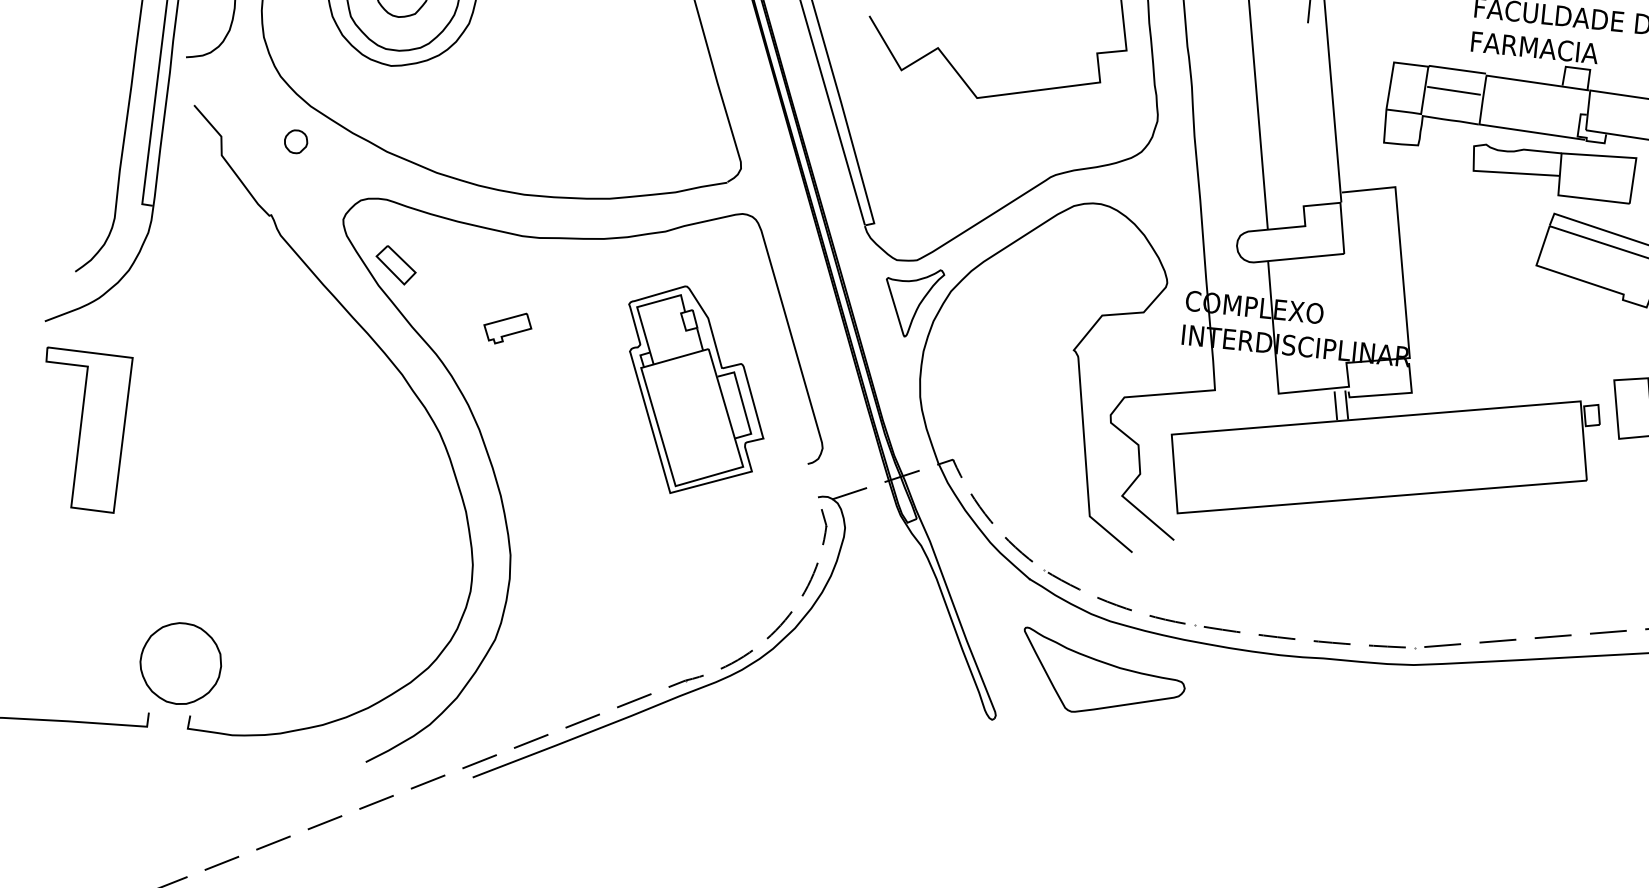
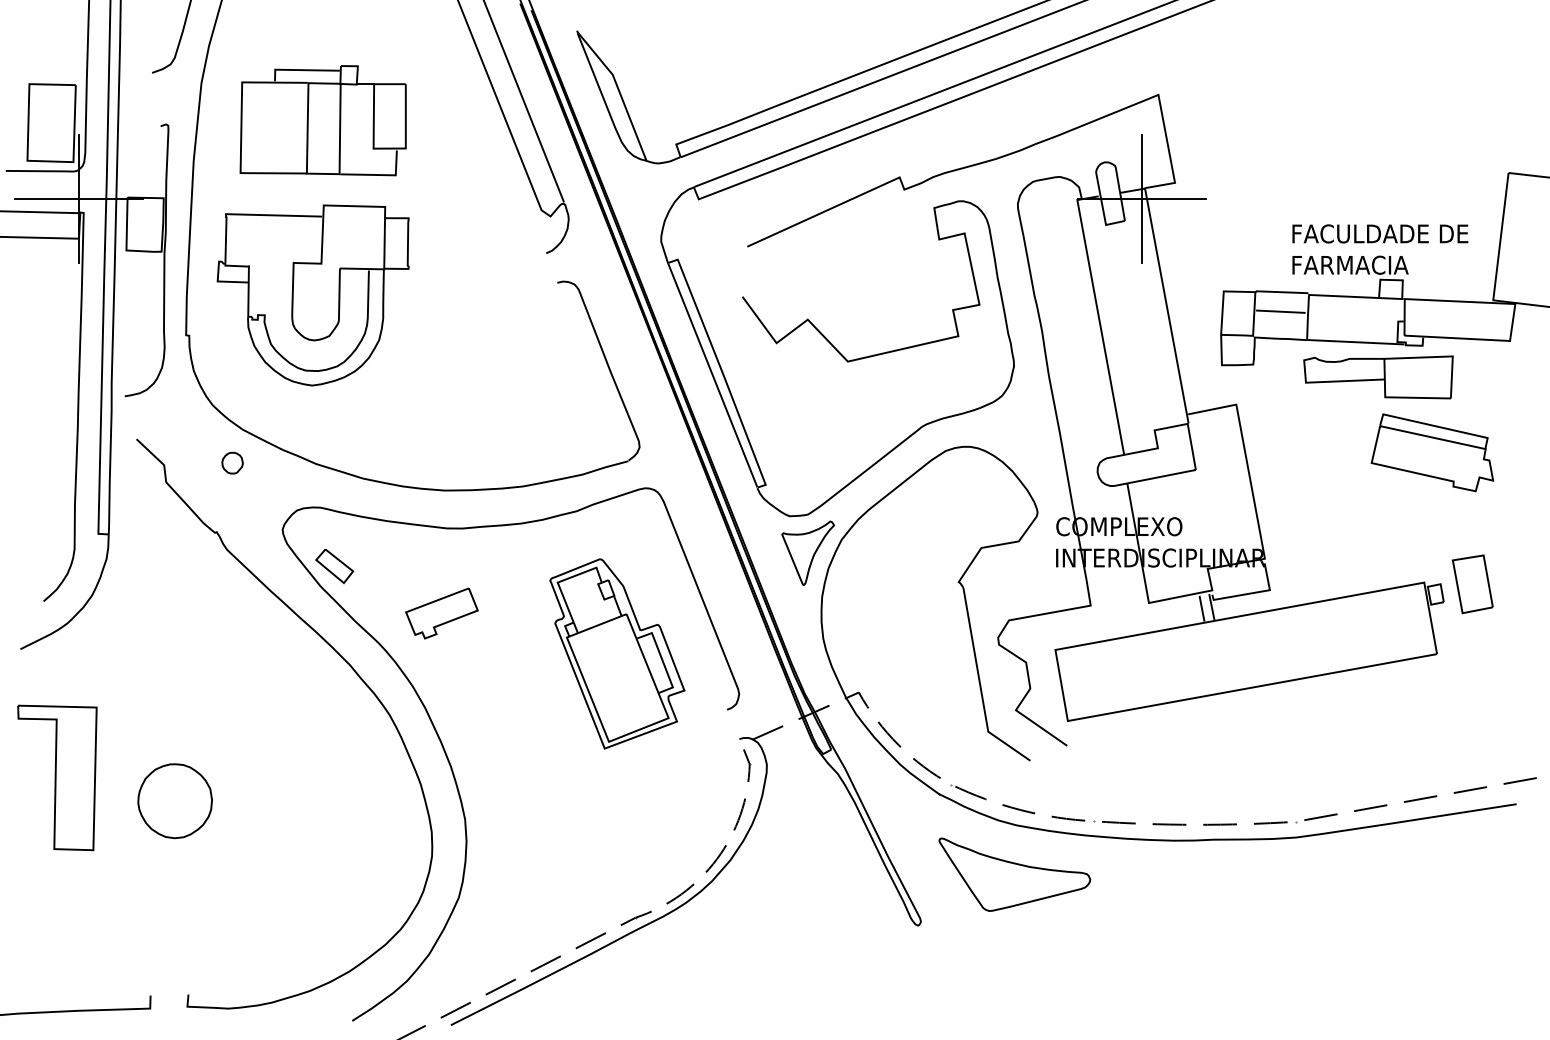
part: (507, 328) -> (441, 613), size x1.67
part: (82, 429) -> (57, 777), moved
part: (180, 663) -> (174, 801), moved

